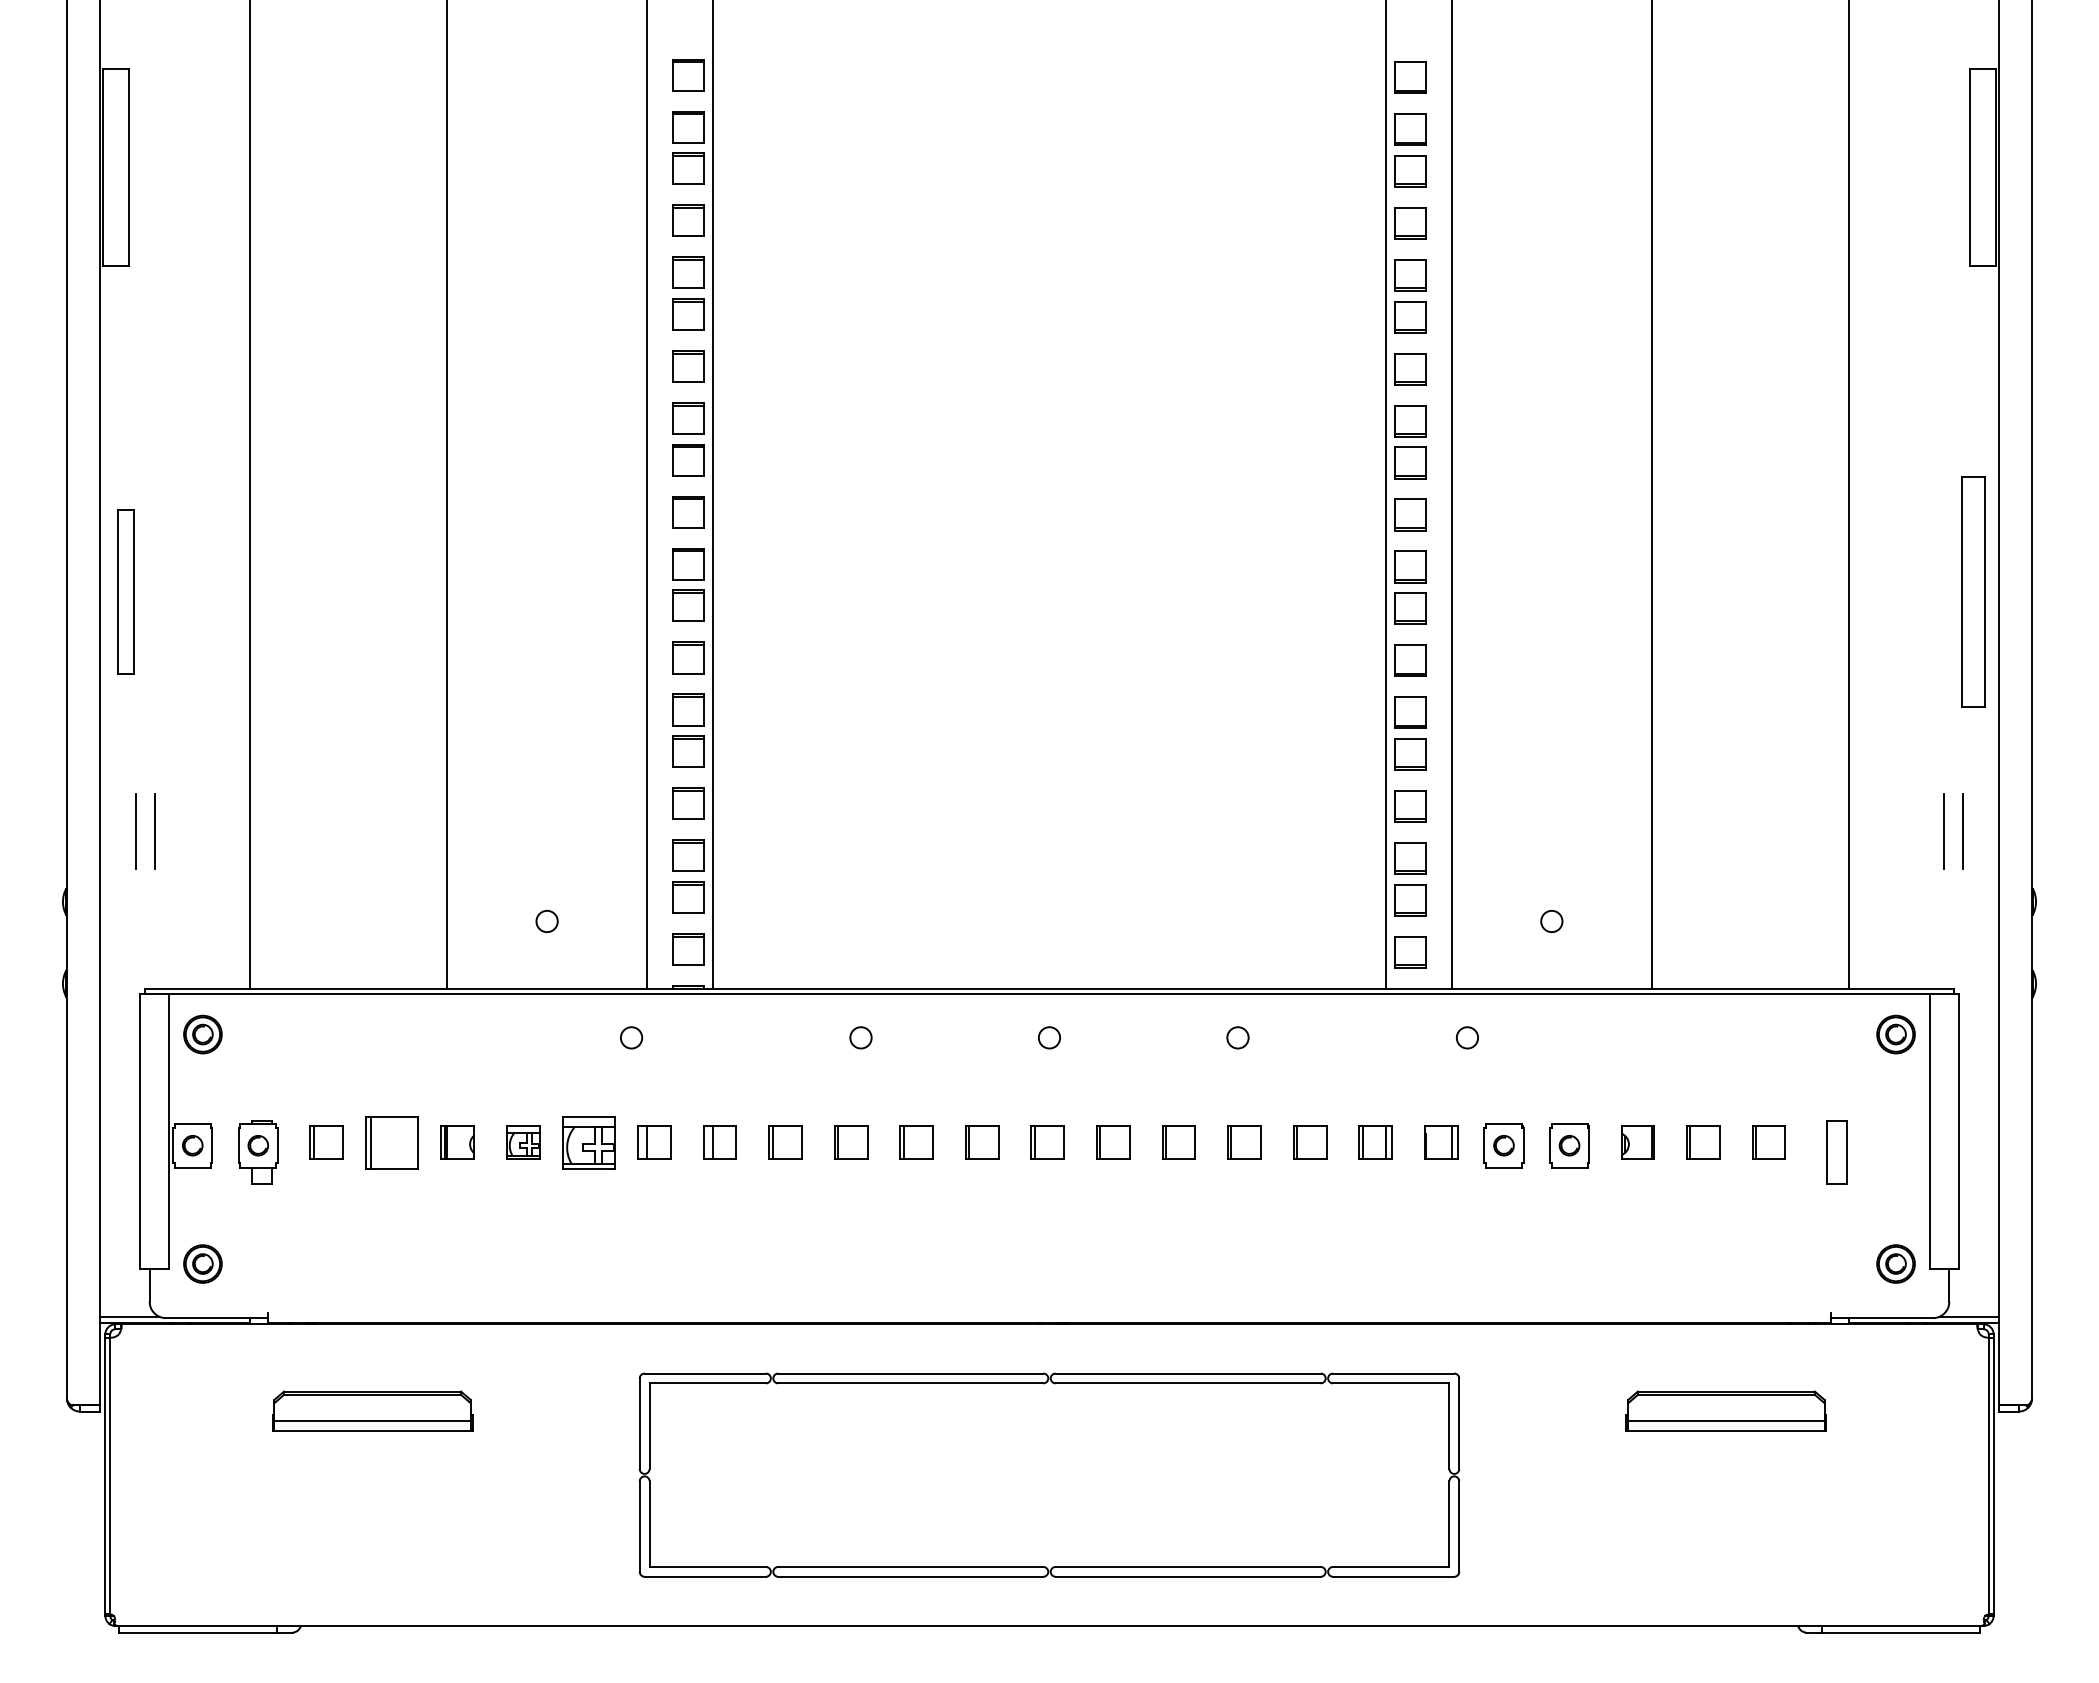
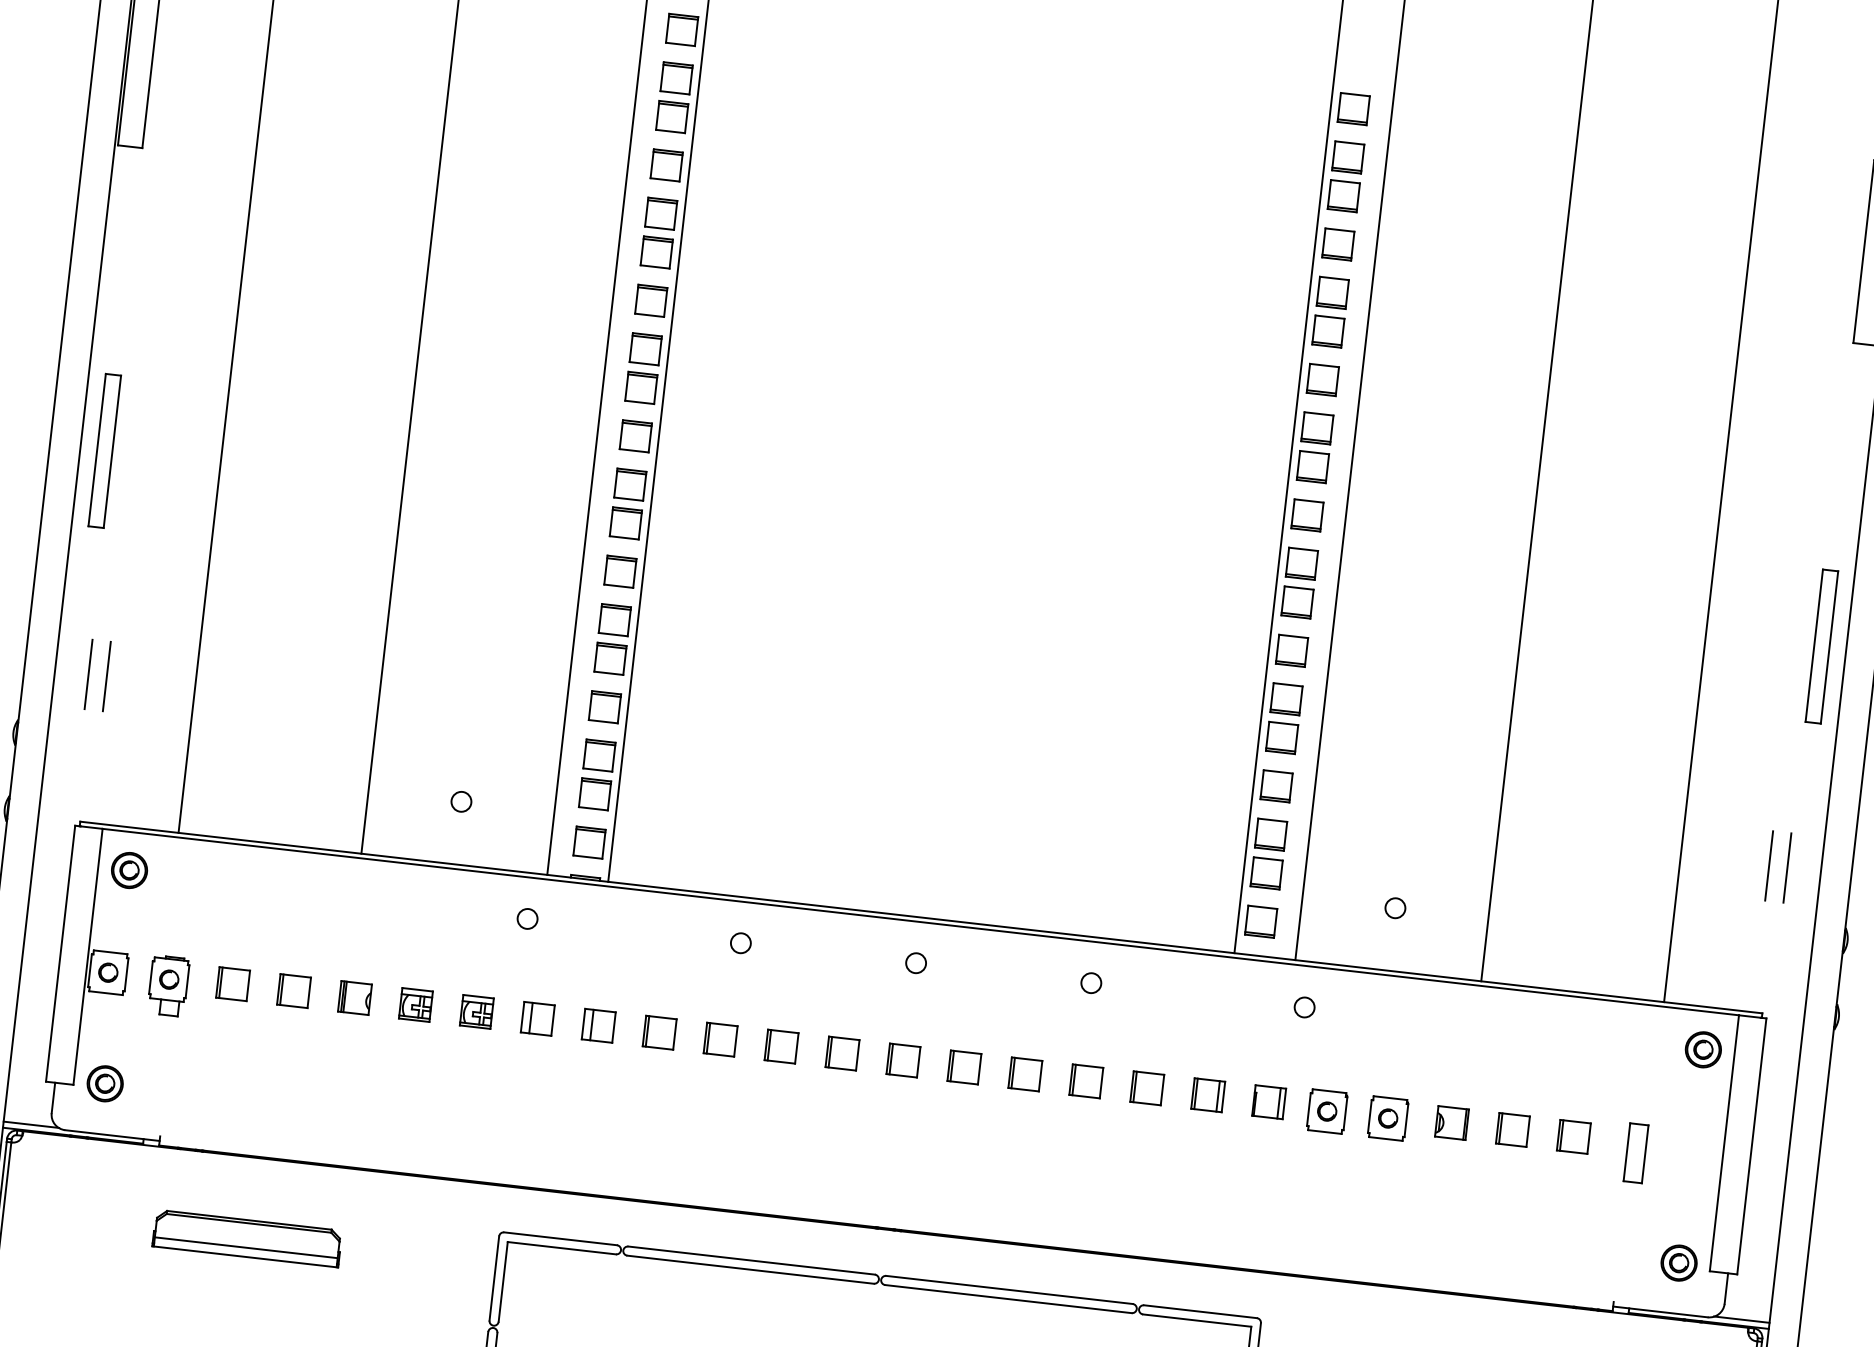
part: (1972, 591) -> (1821, 646), size x0.71
part: (392, 1142) -> (294, 990), size x0.62
part: (588, 1142) -> (476, 1011), size x0.62

